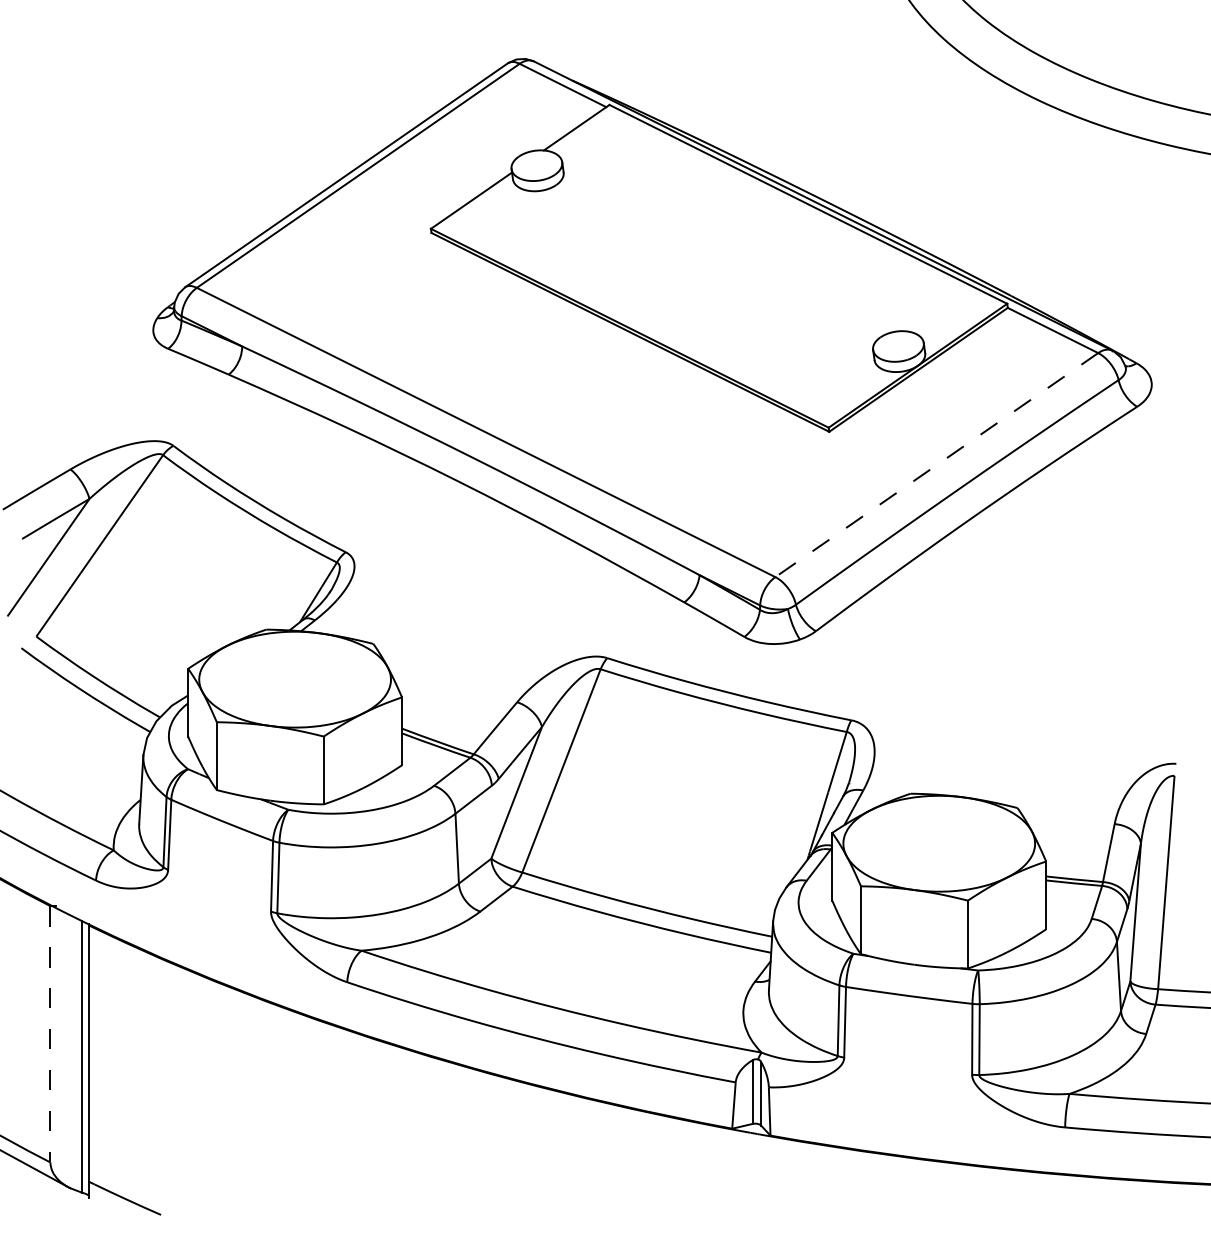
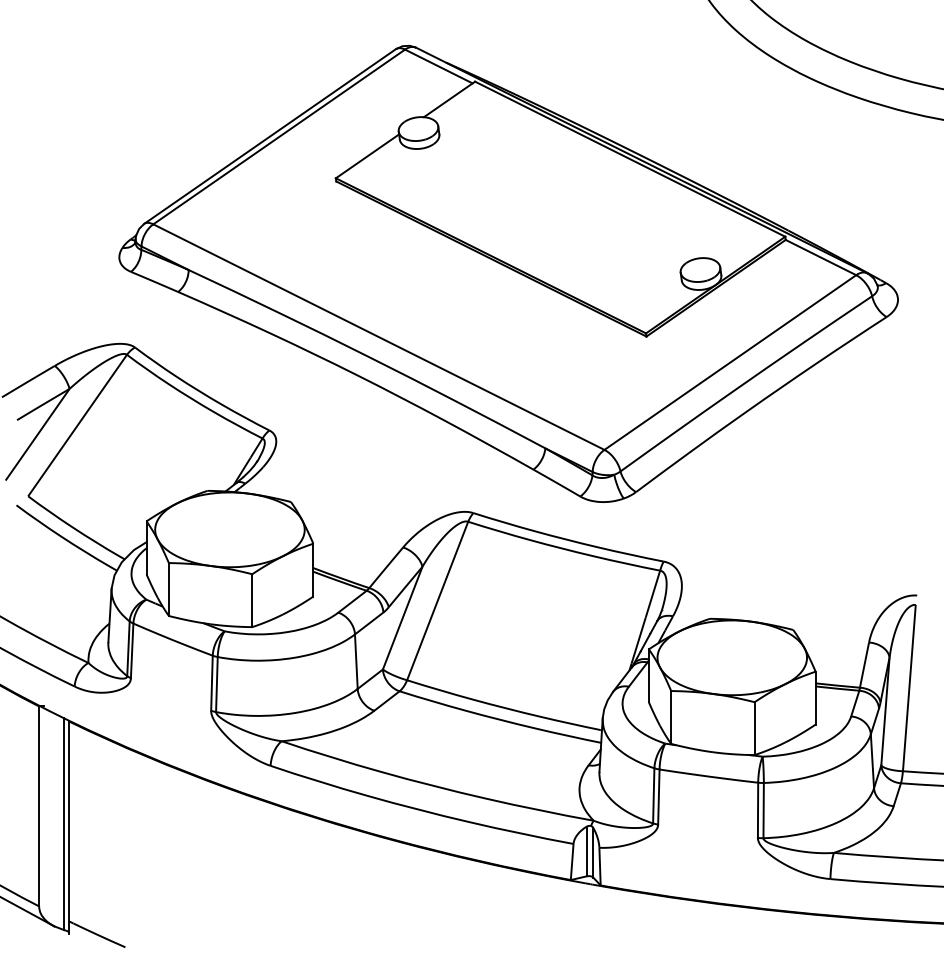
line: (935, 465) -> (729, 362), dashed -> solid
line: (50, 1034) -> (39, 806), dashed -> solid

